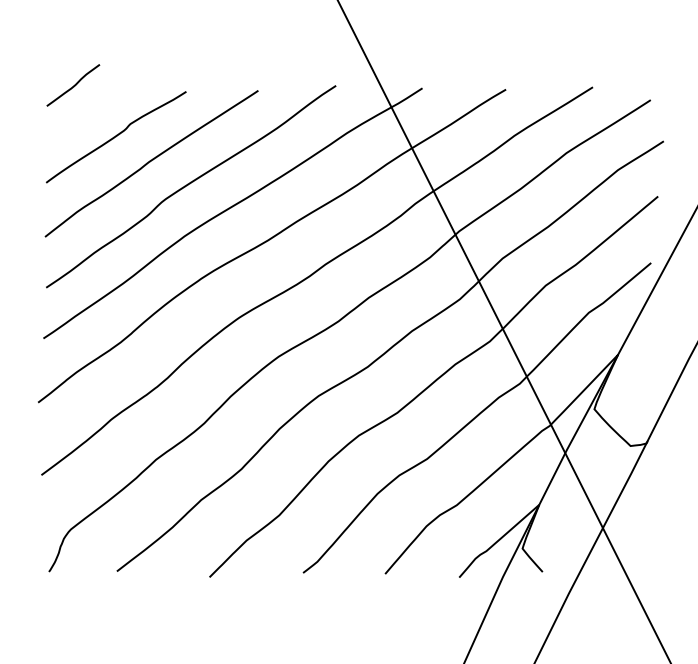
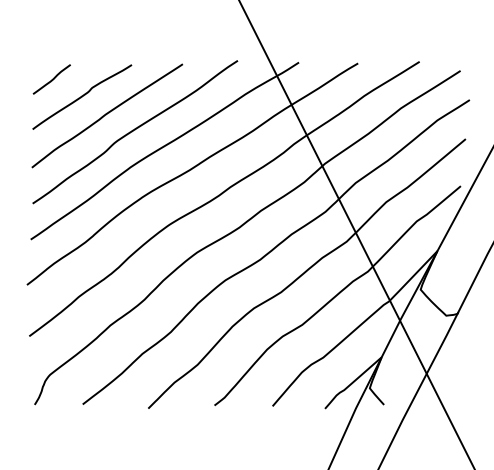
curve: (72, 85) -> (51, 79), moved

